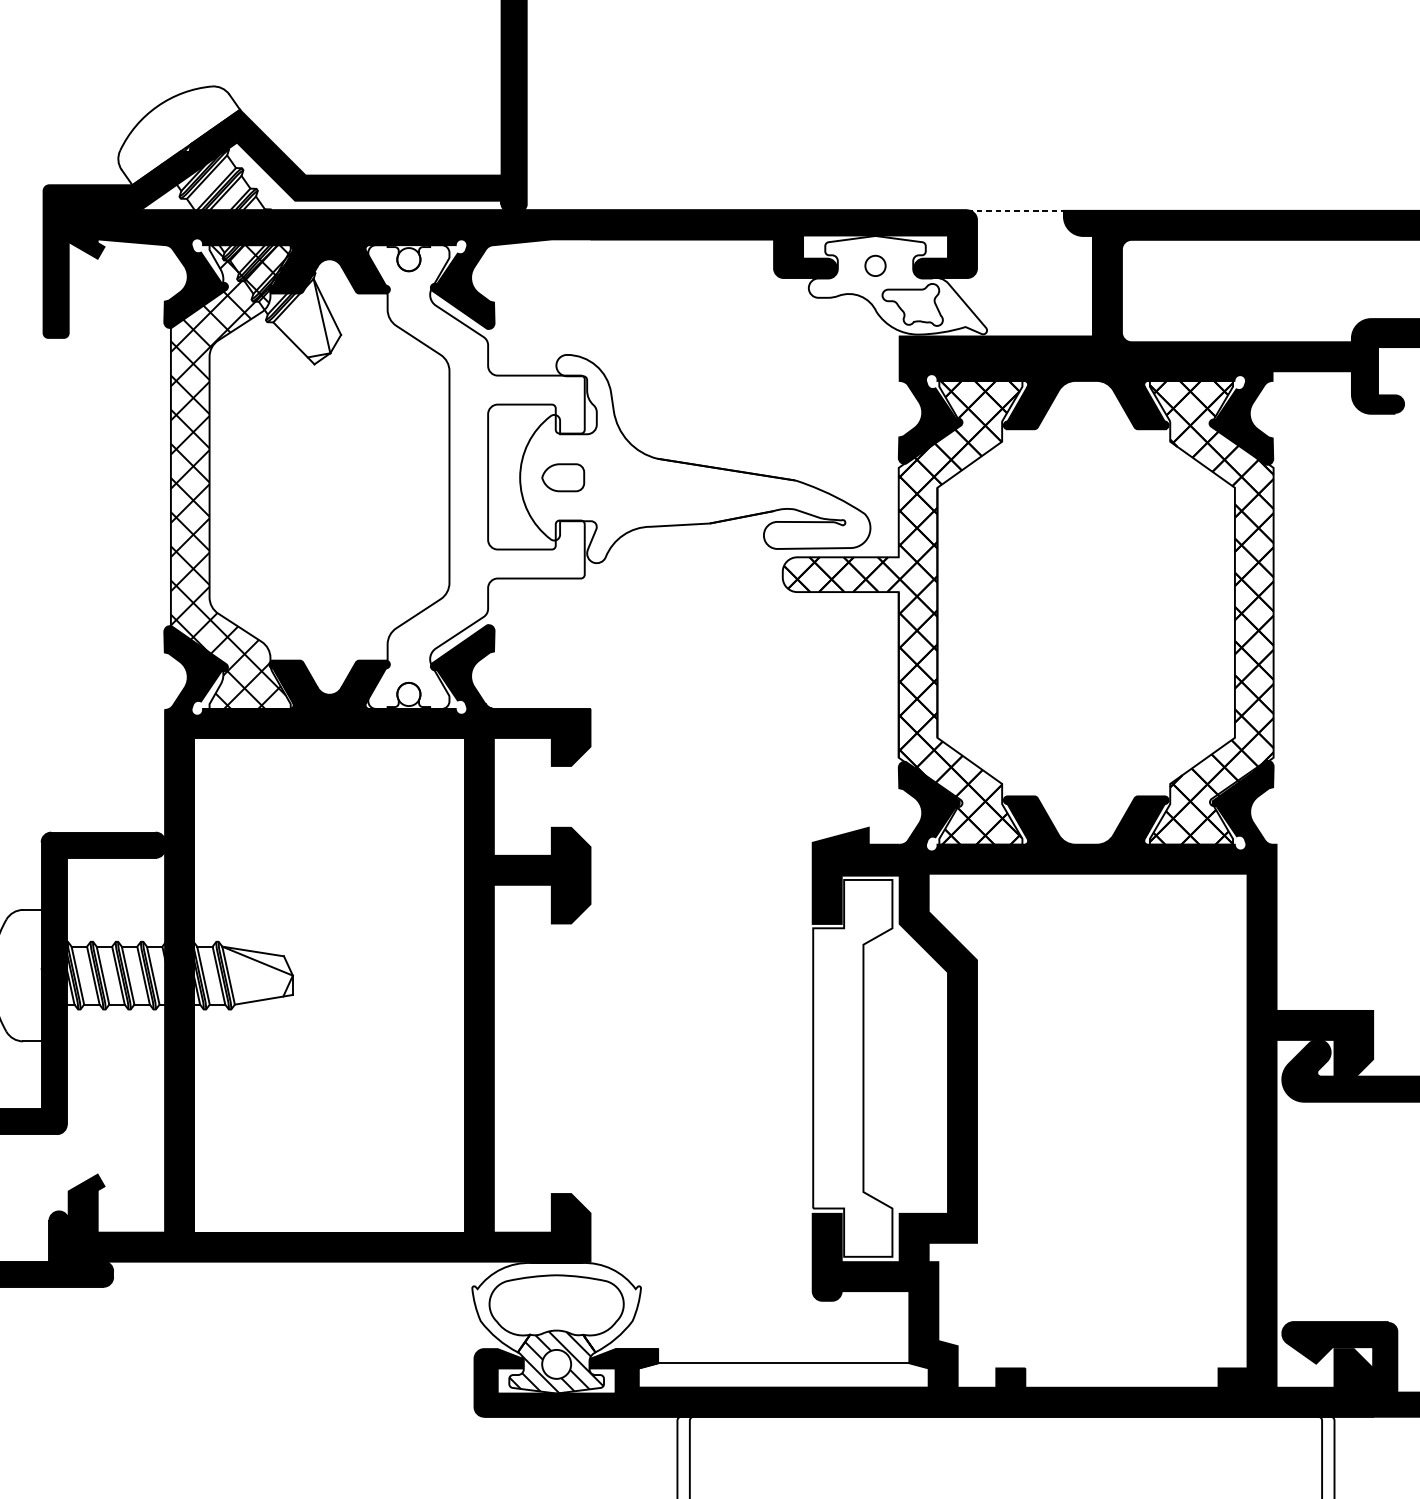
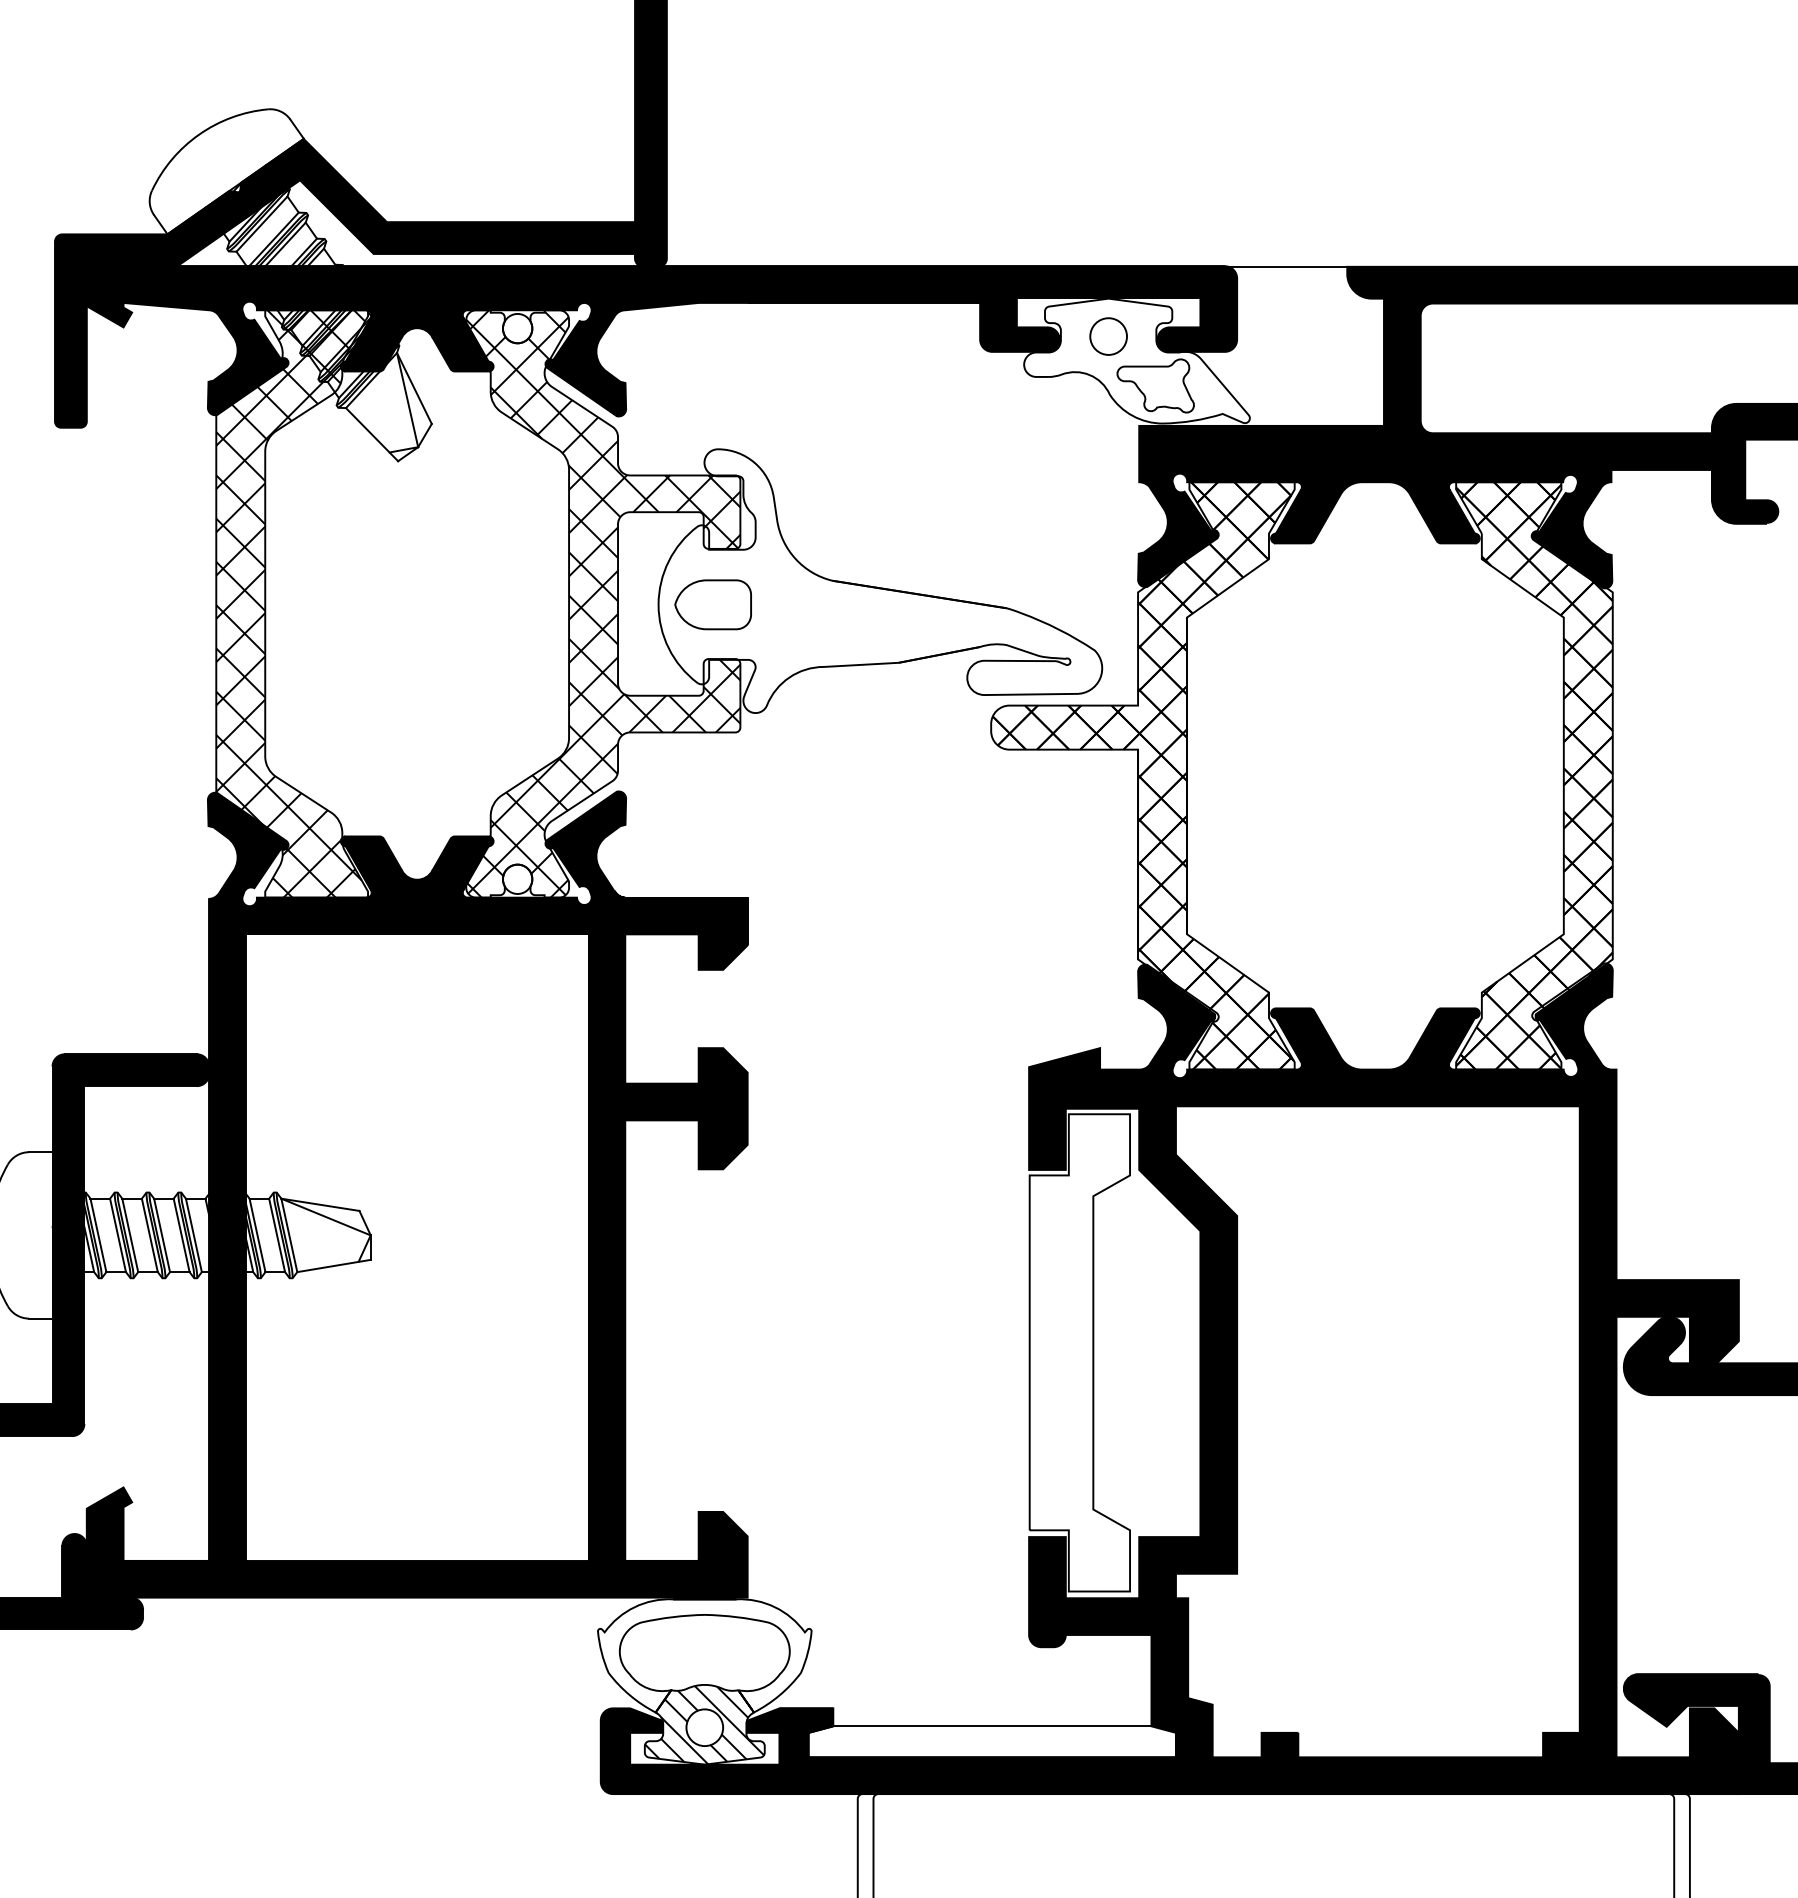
line: (1015, 210) -> (1285, 266), dashed -> solid
circle: (875, 265) -> (1108, 336), size x1.43
hatch: (476, 476) -> (603, 603), added
part: (562, 477) -> (712, 604), size x1.43

